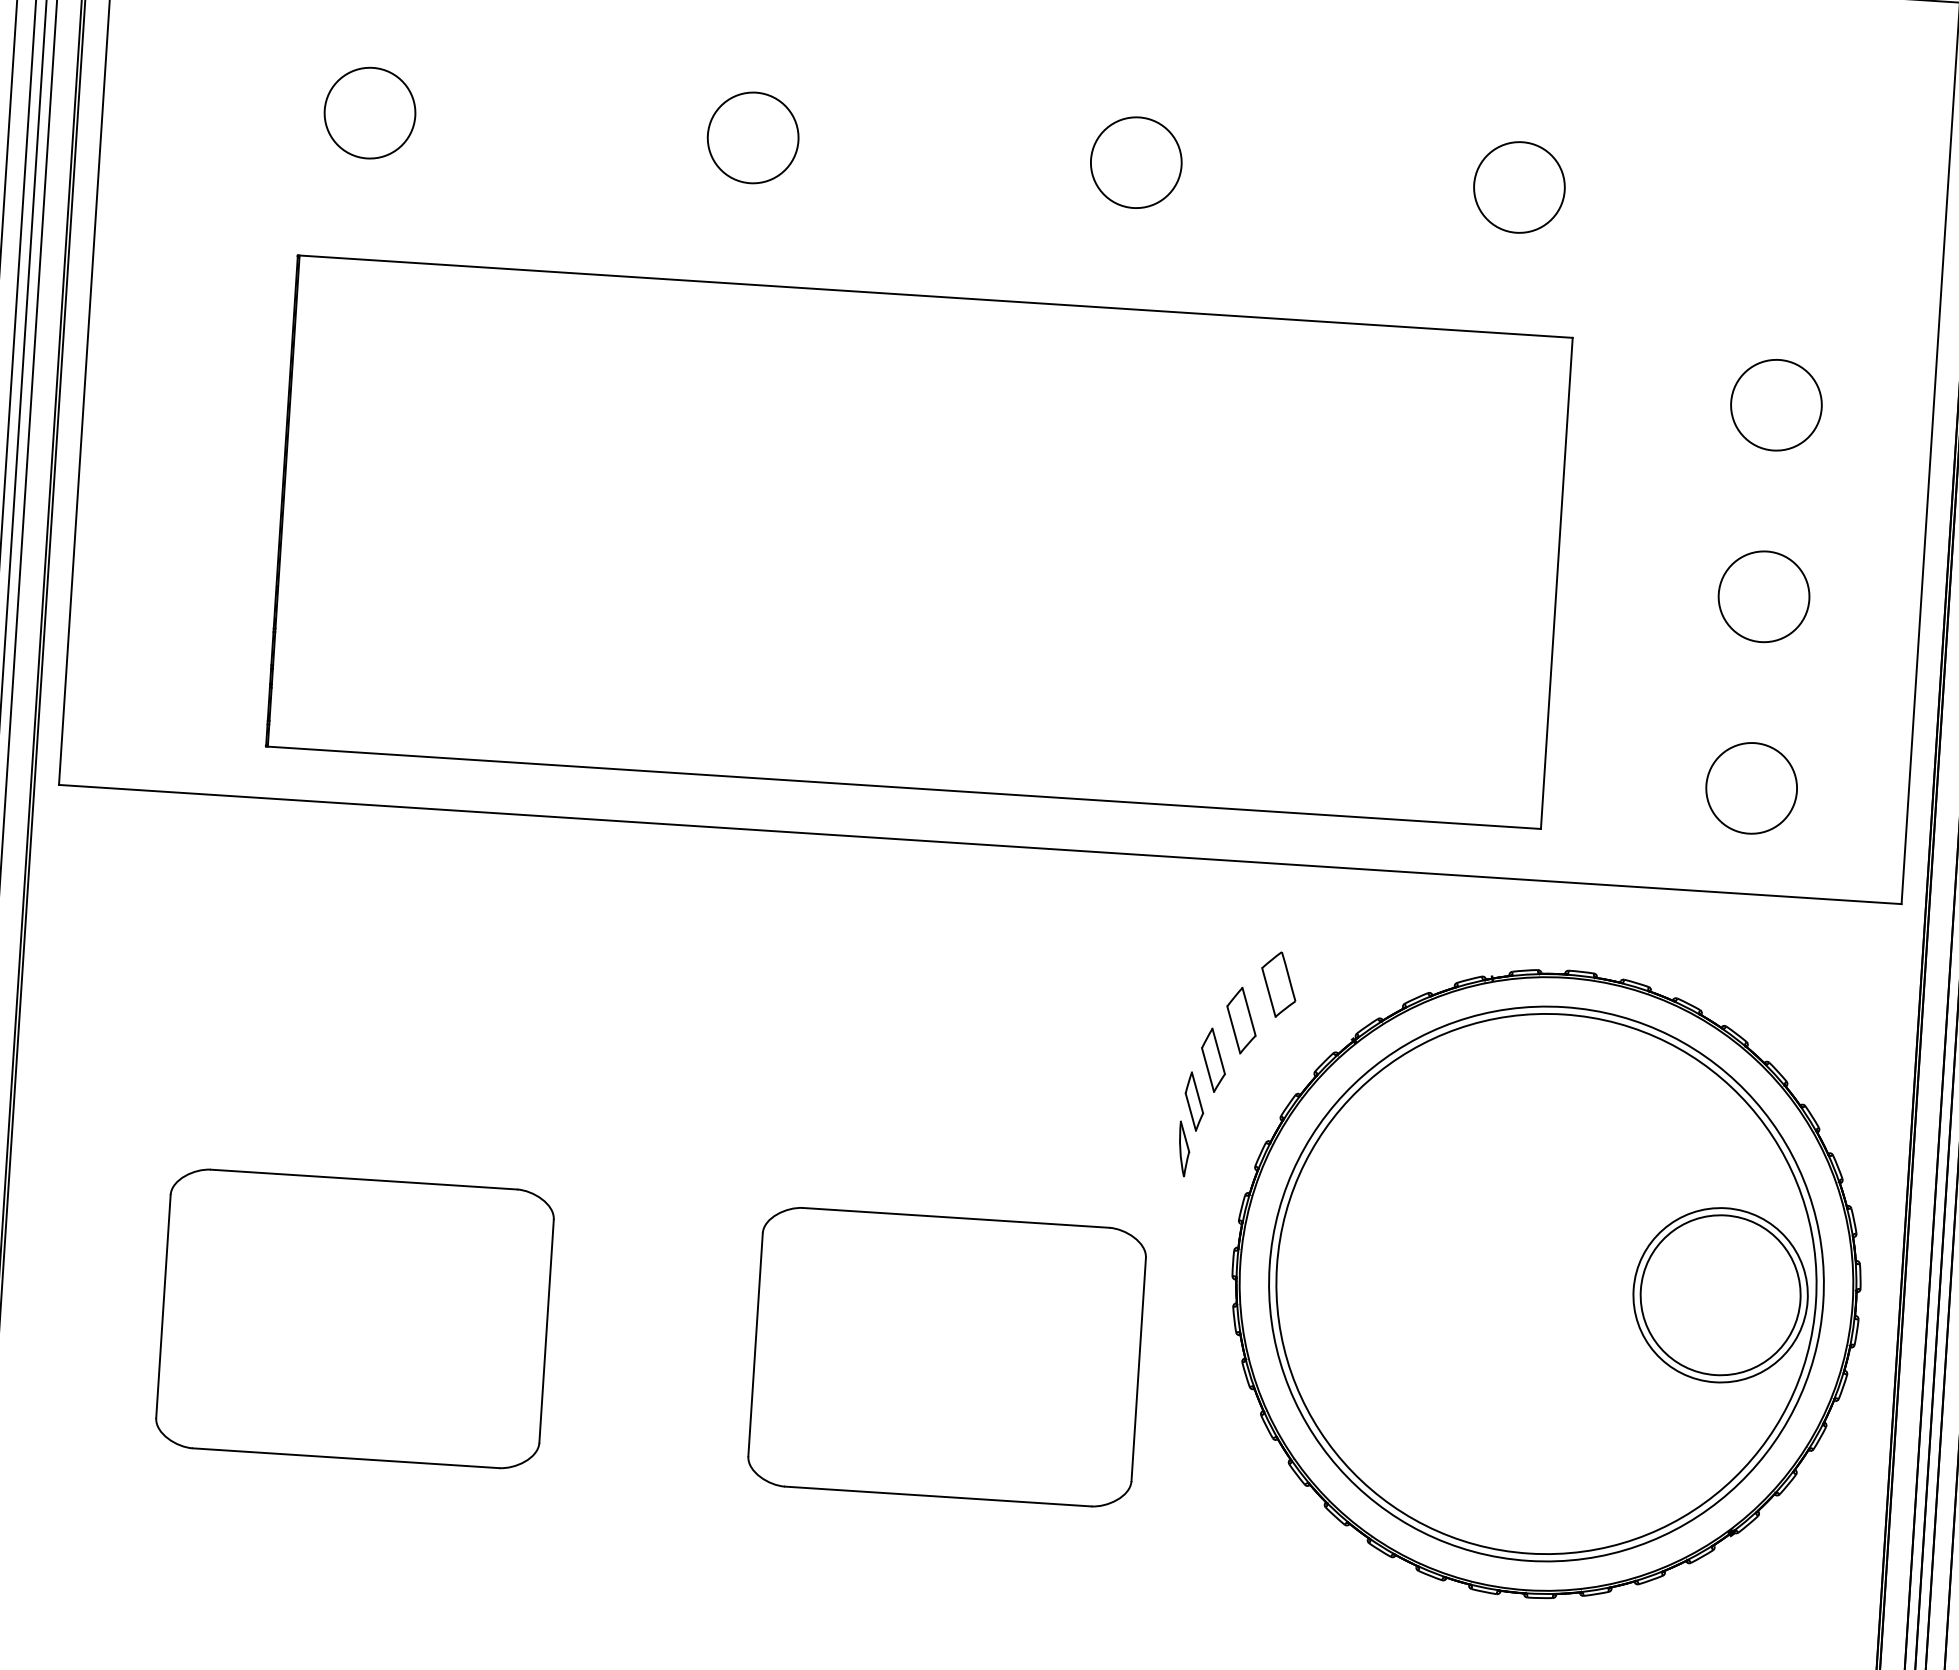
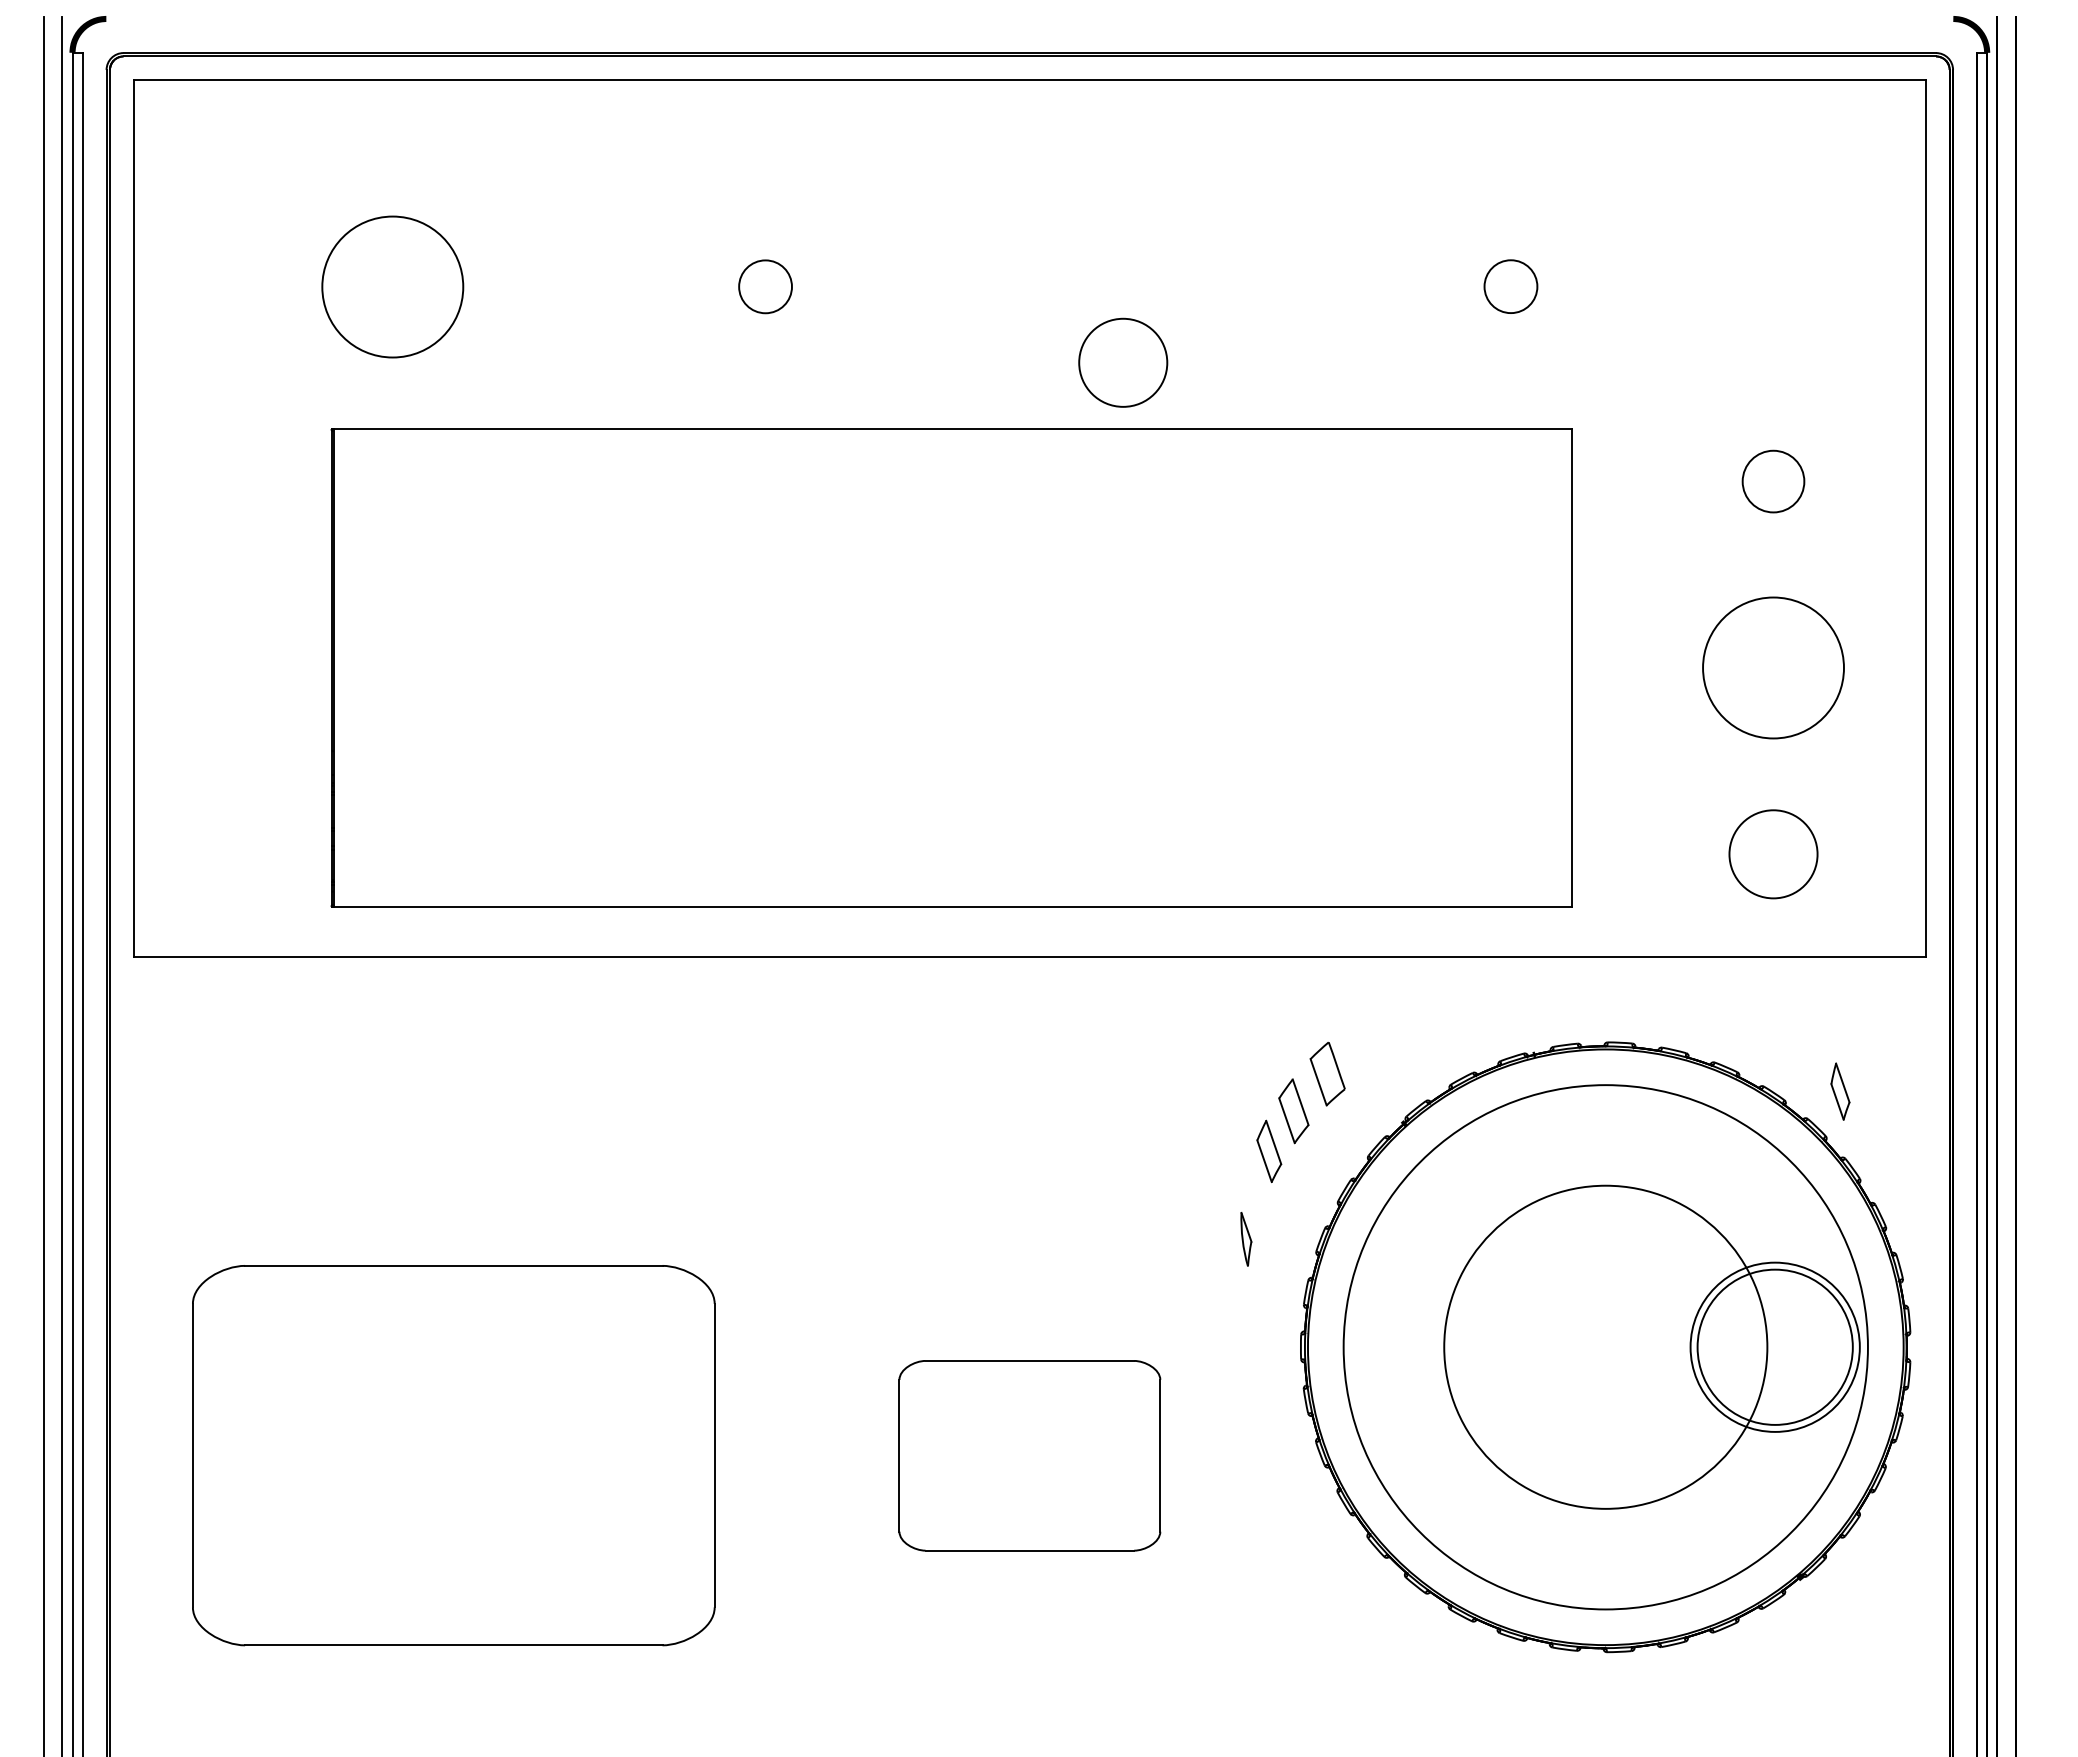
circle: (369, 112) -> (392, 286), size x1.6
circle: (753, 137) -> (765, 286), size x0.6
circle: (1136, 162) -> (1123, 362), moved
circle: (1519, 187) -> (1510, 286), size x0.6
circle: (1776, 405) -> (1773, 481), size x0.7
circle: (1764, 596) -> (1773, 667), size x1.6
part: (1194, 1101) -> (1840, 1091), moved
circle: (1546, 1284) -> (1605, 1347), size x0.6
part: (354, 1318) -> (453, 1455), size x1.4
part: (946, 1356) -> (1029, 1455), size x0.7

